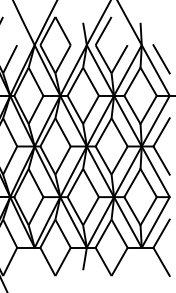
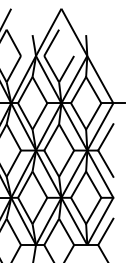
line: (161, 59) -> (105, 69), removed

